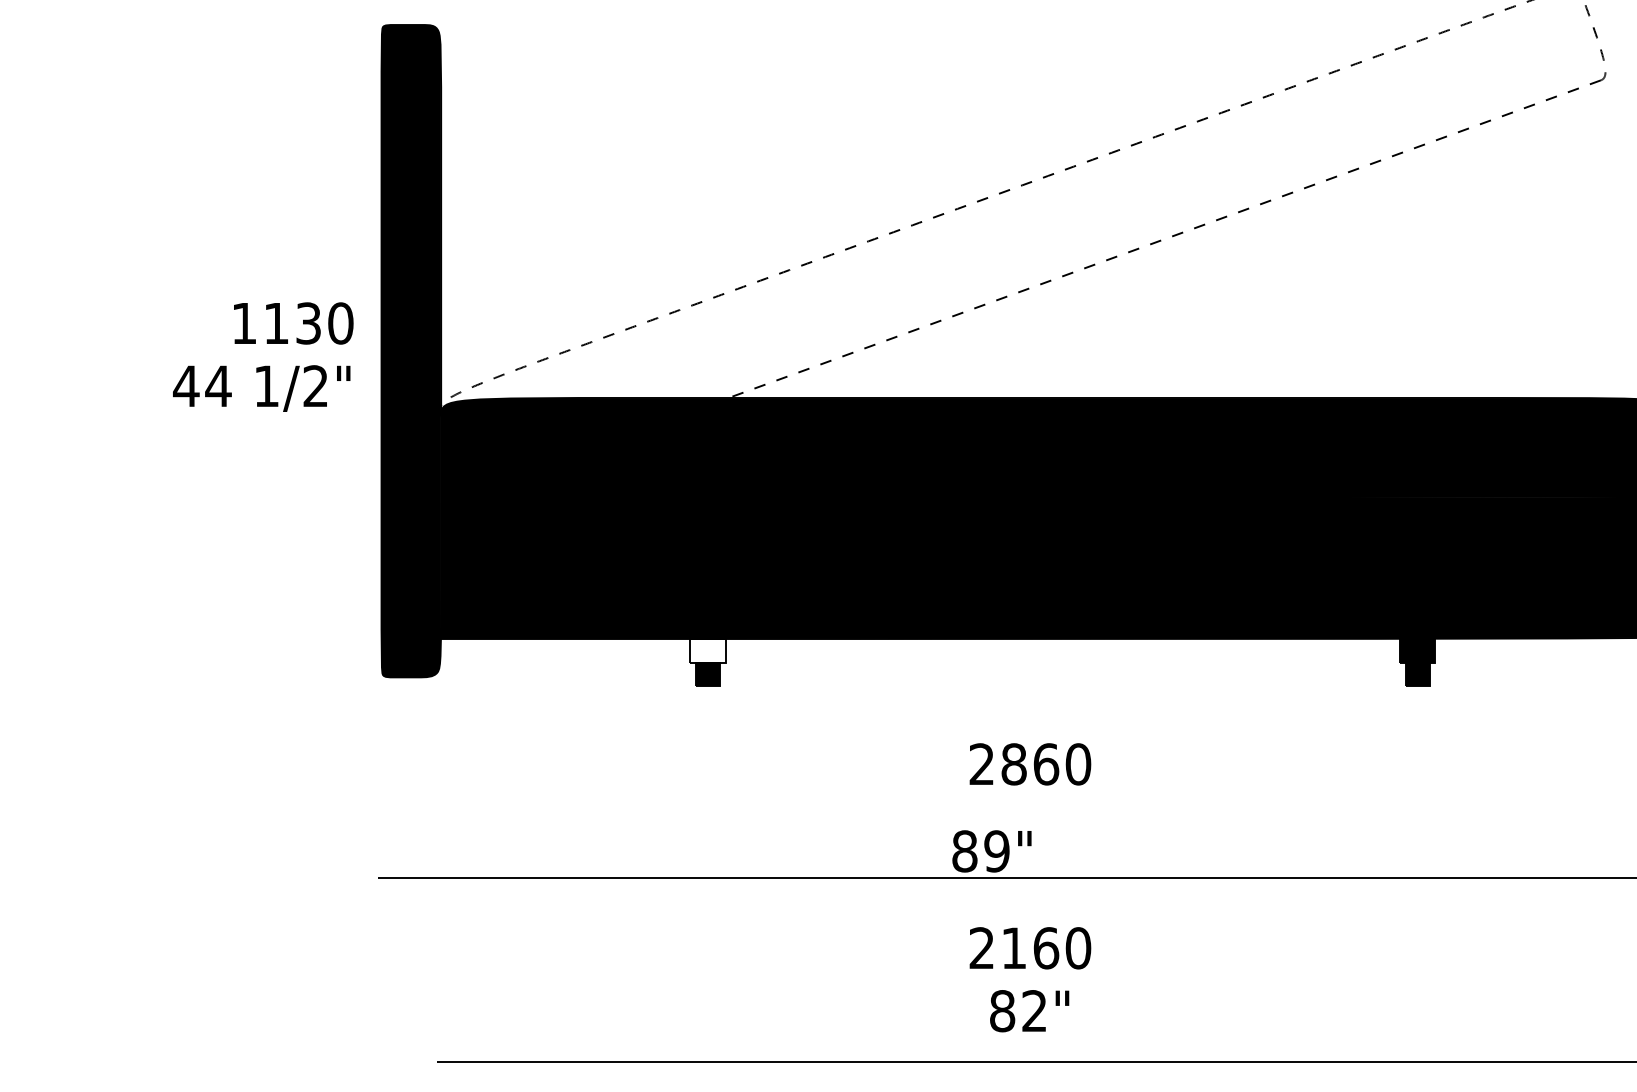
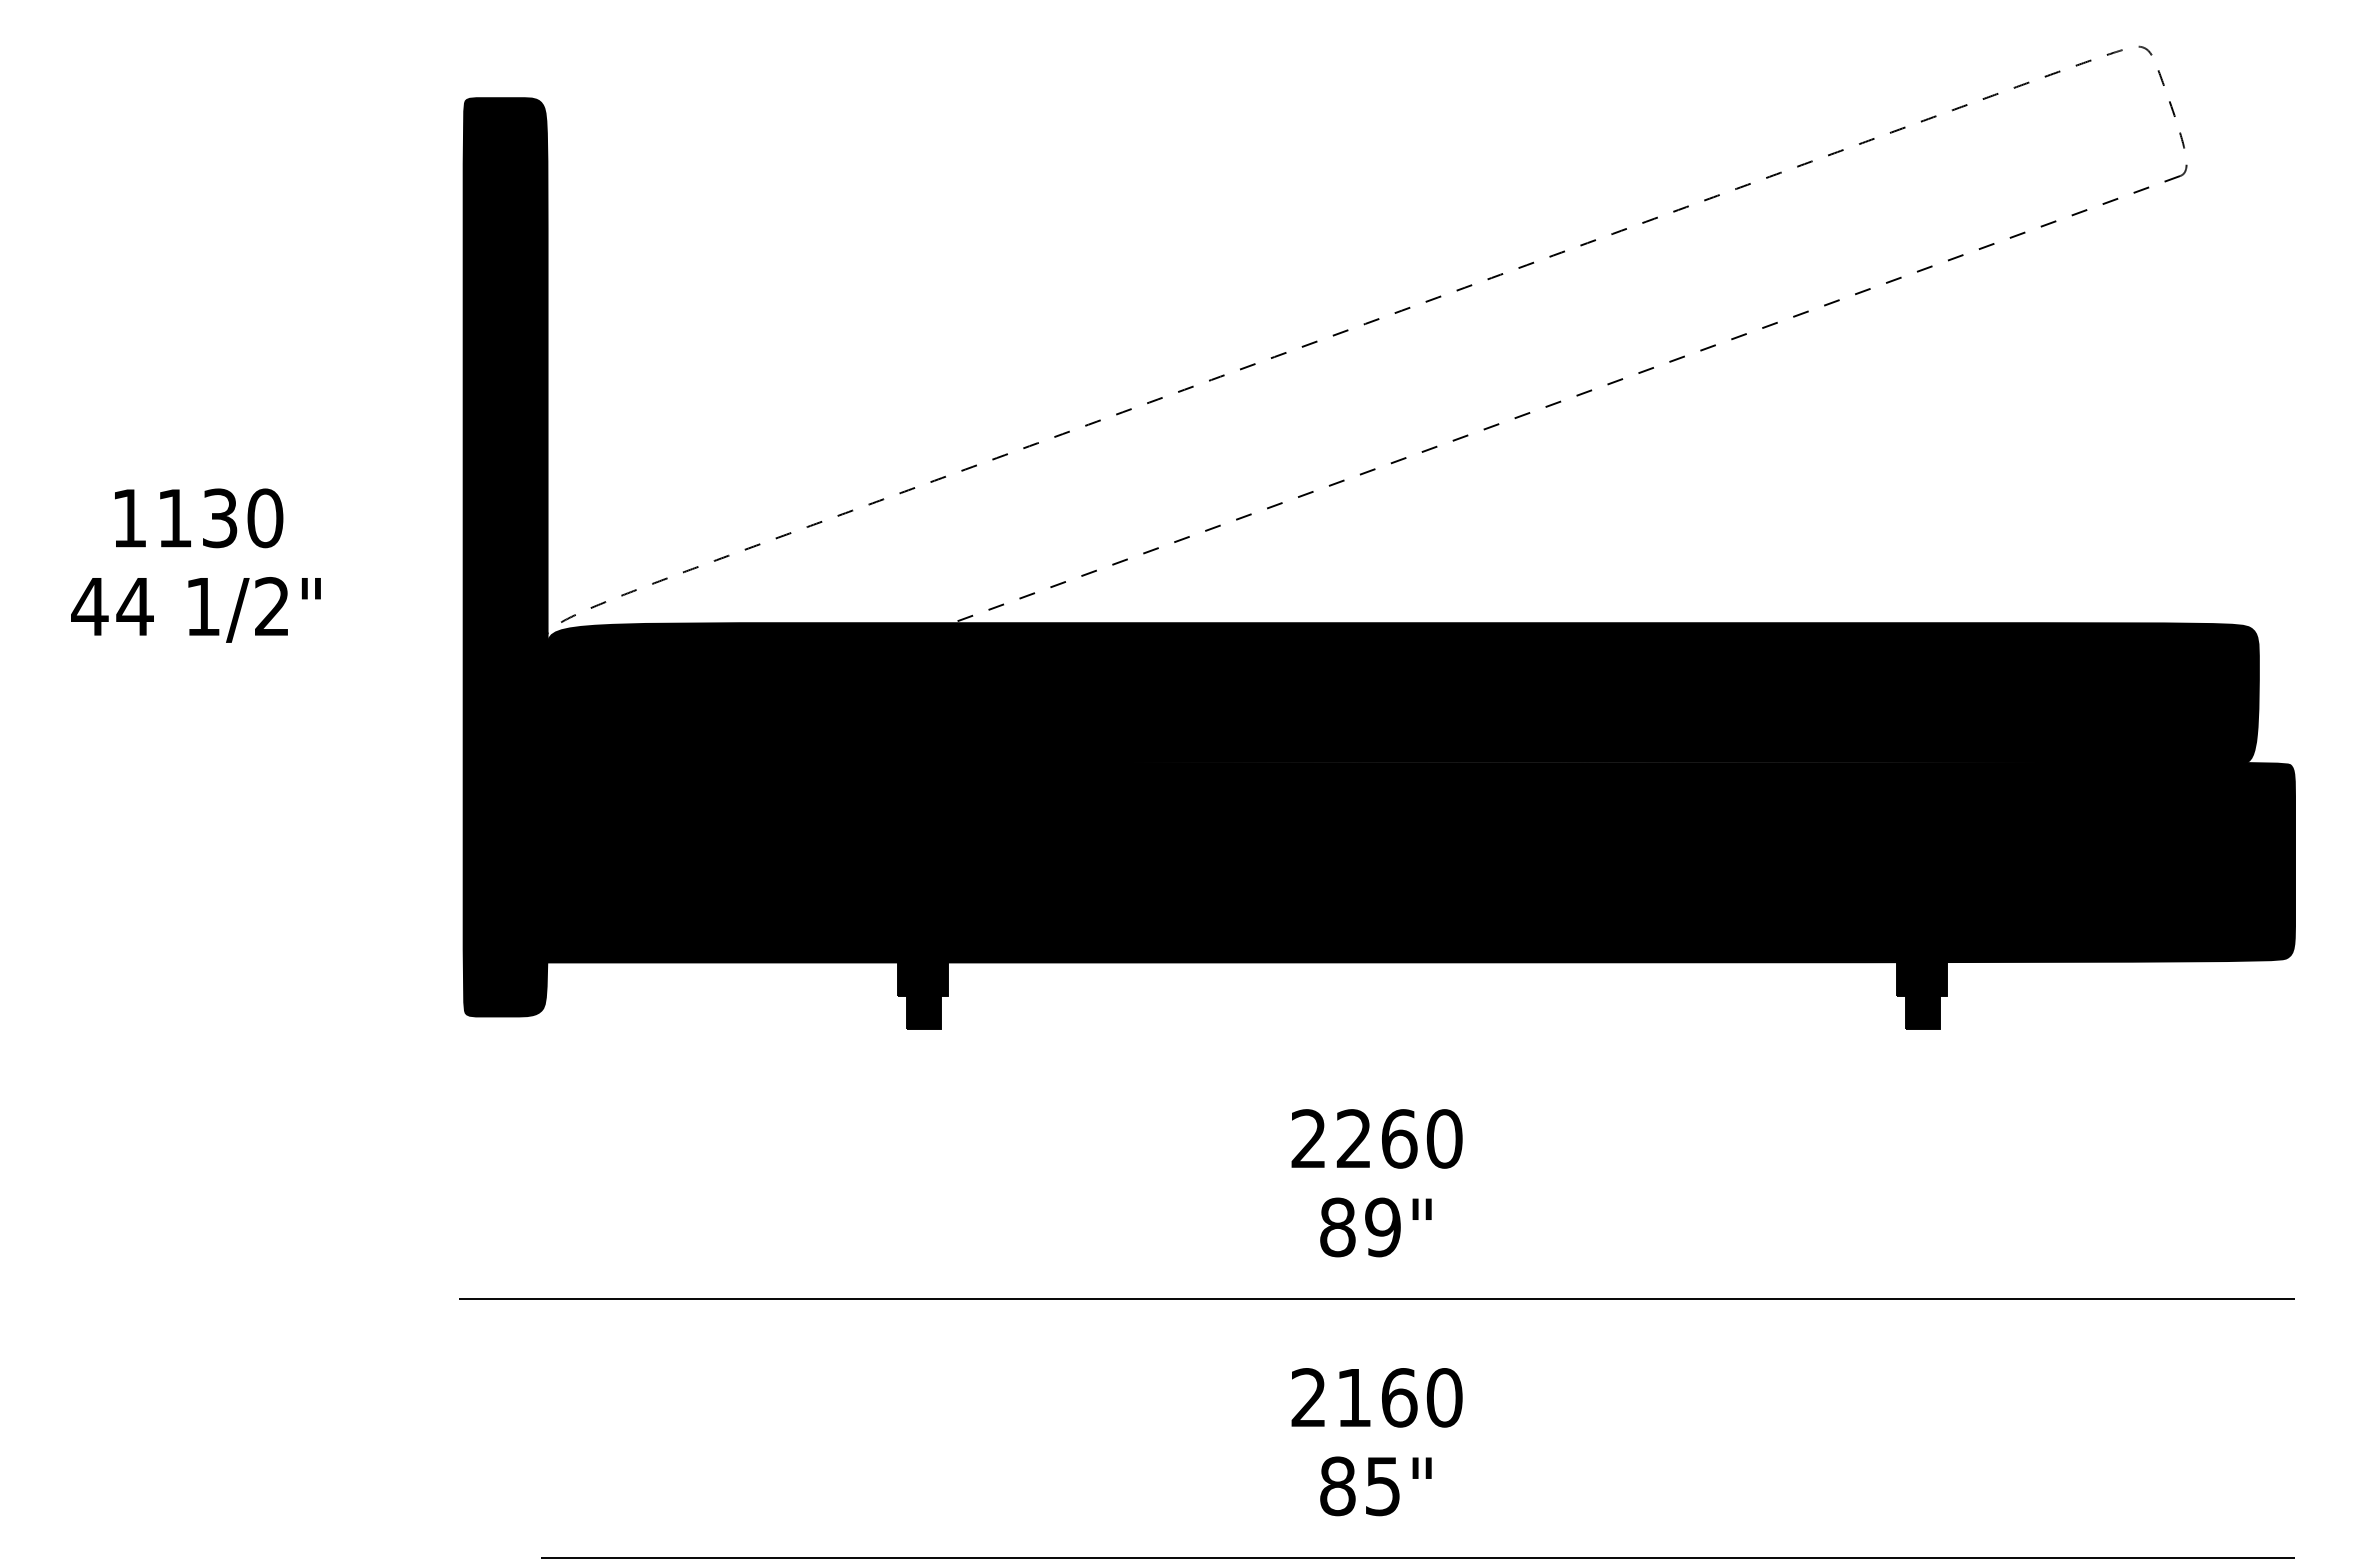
text: (294, 323) -> (199, 518), moved
text: (261, 388) -> (195, 609), moved
fill: (707, 650) -> (922, 978), added
text: (1013, 764) -> (1353, 1138), 2860 -> 2260
text: (991, 851) -> (1375, 1227), moved
text: (1034, 1011) -> (1382, 1486), 82" -> 85"

